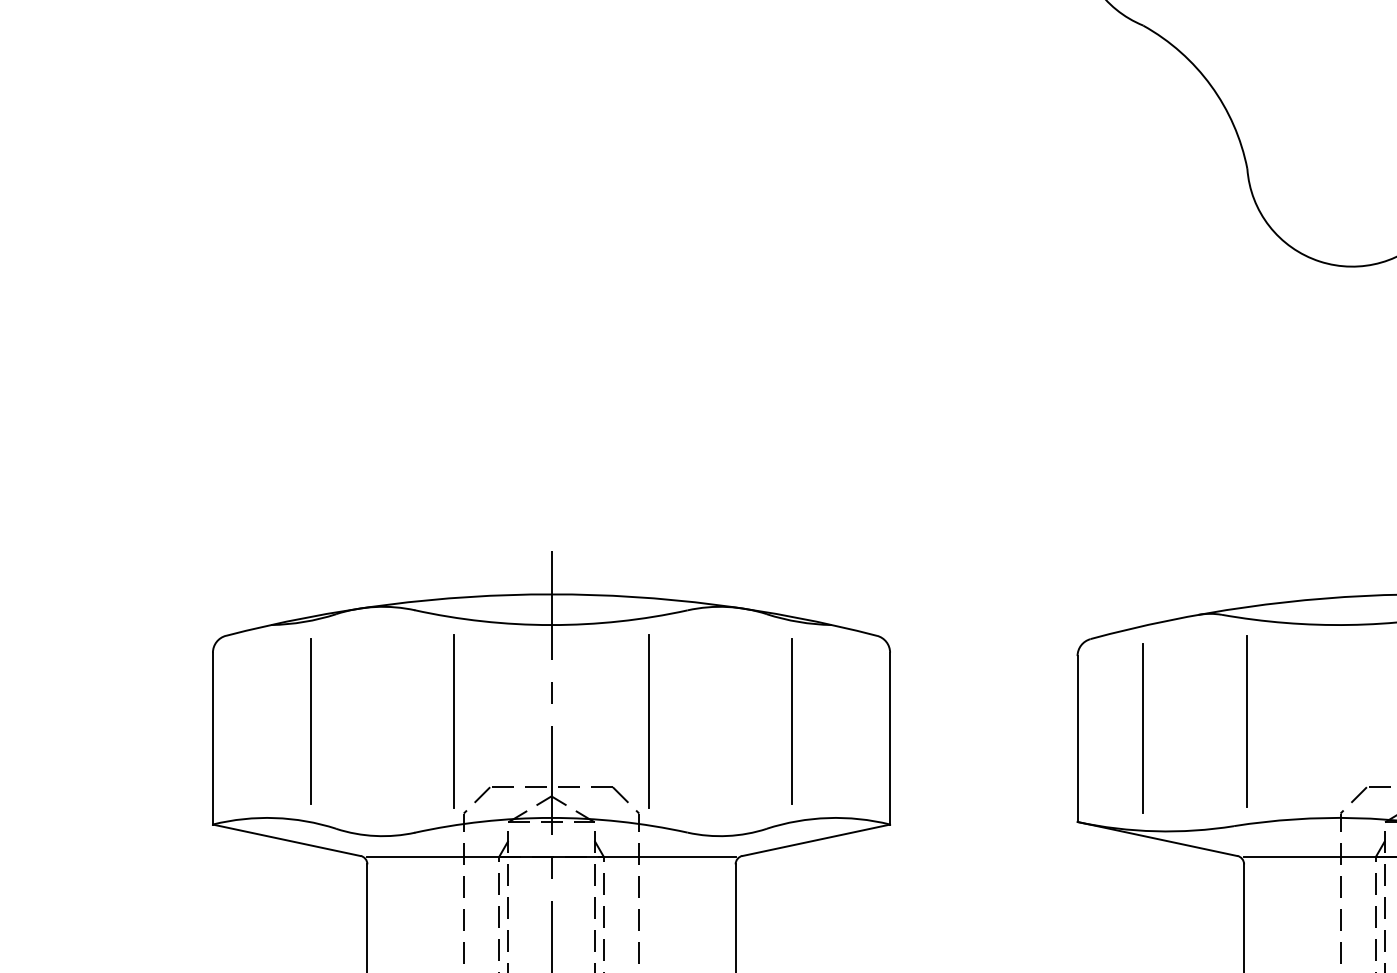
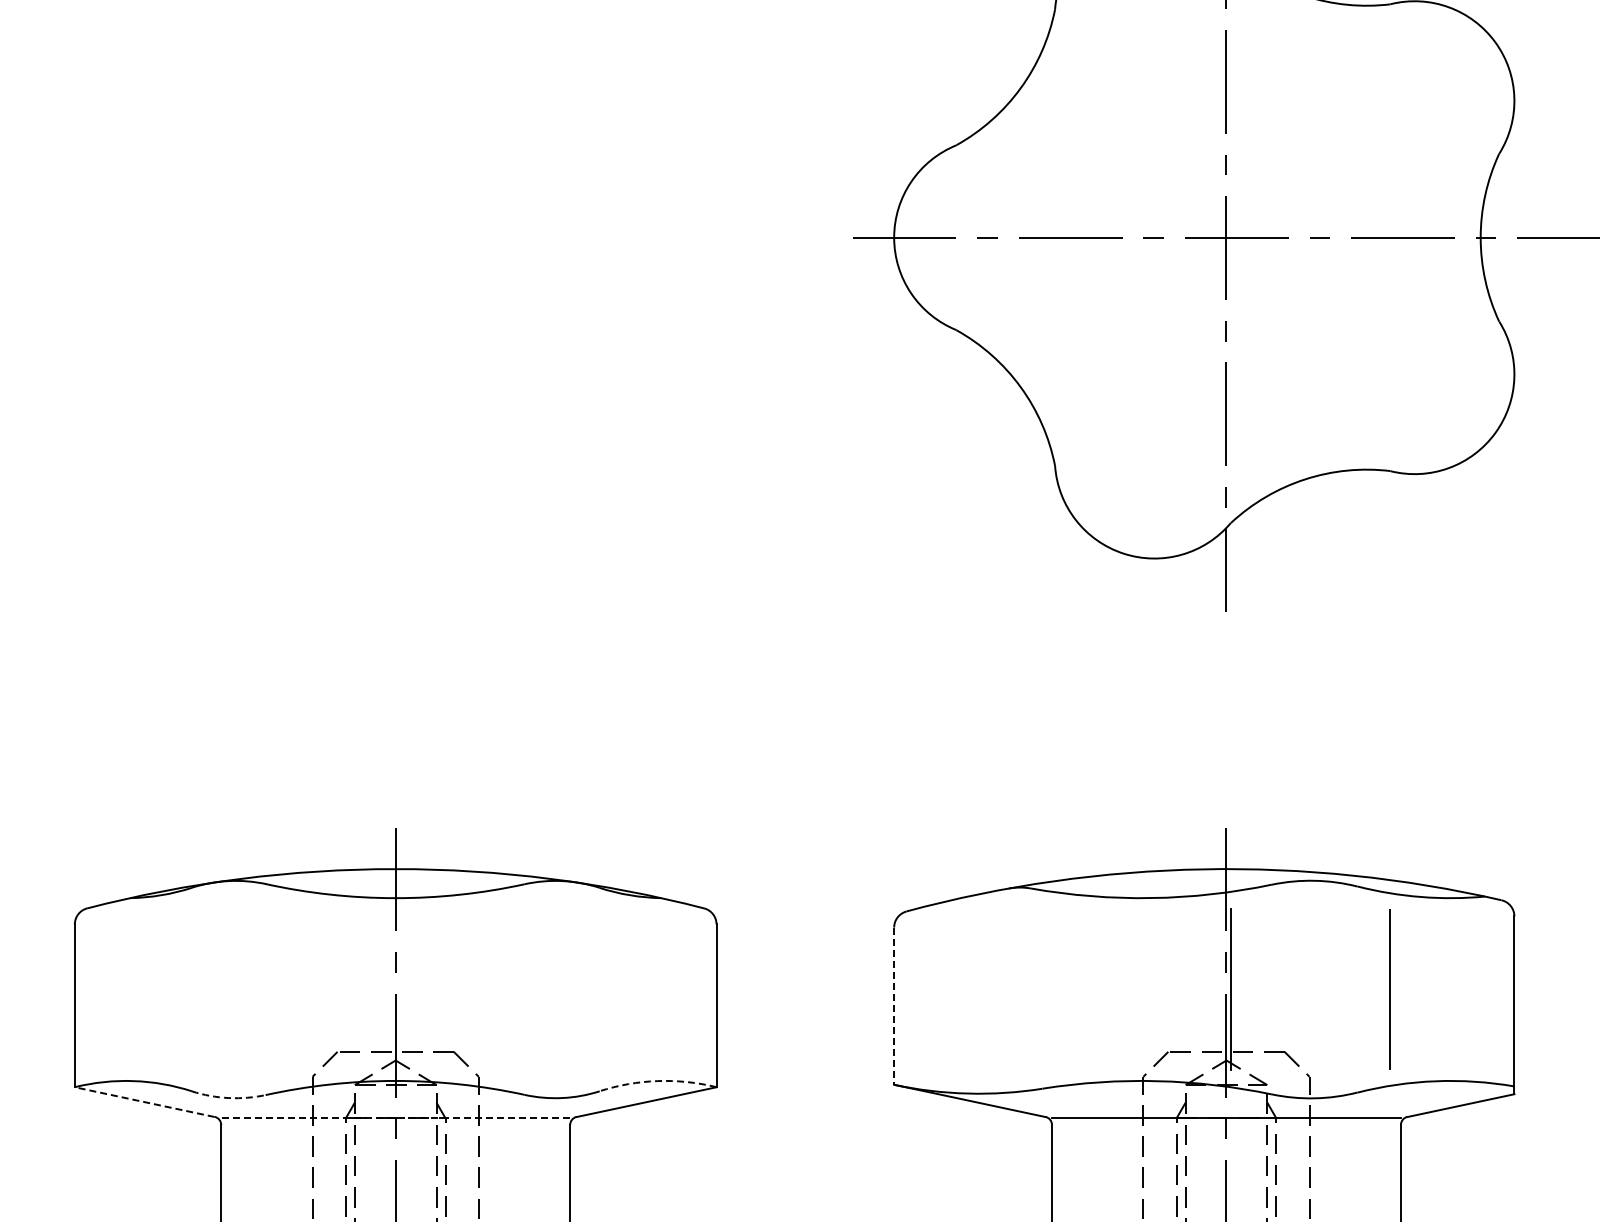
line: (310, 721) -> (167, 989), removed
line: (454, 721) -> (303, 989), removed
line: (649, 721) -> (488, 989), removed
line: (791, 721) -> (623, 989), removed
line: (1246, 721) -> (1054, 989), removed
line: (1143, 727) -> (956, 995), removed
line: (1077, 739) -> (894, 1006), solid -> dashed
arc: (827, 818) -> (657, 1081), solid -> dashed
arc: (375, 836) -> (228, 1098), solid -> dashed
line: (286, 840) -> (144, 1102), solid -> dashed
line: (551, 857) -> (395, 1118), solid -> dashed

